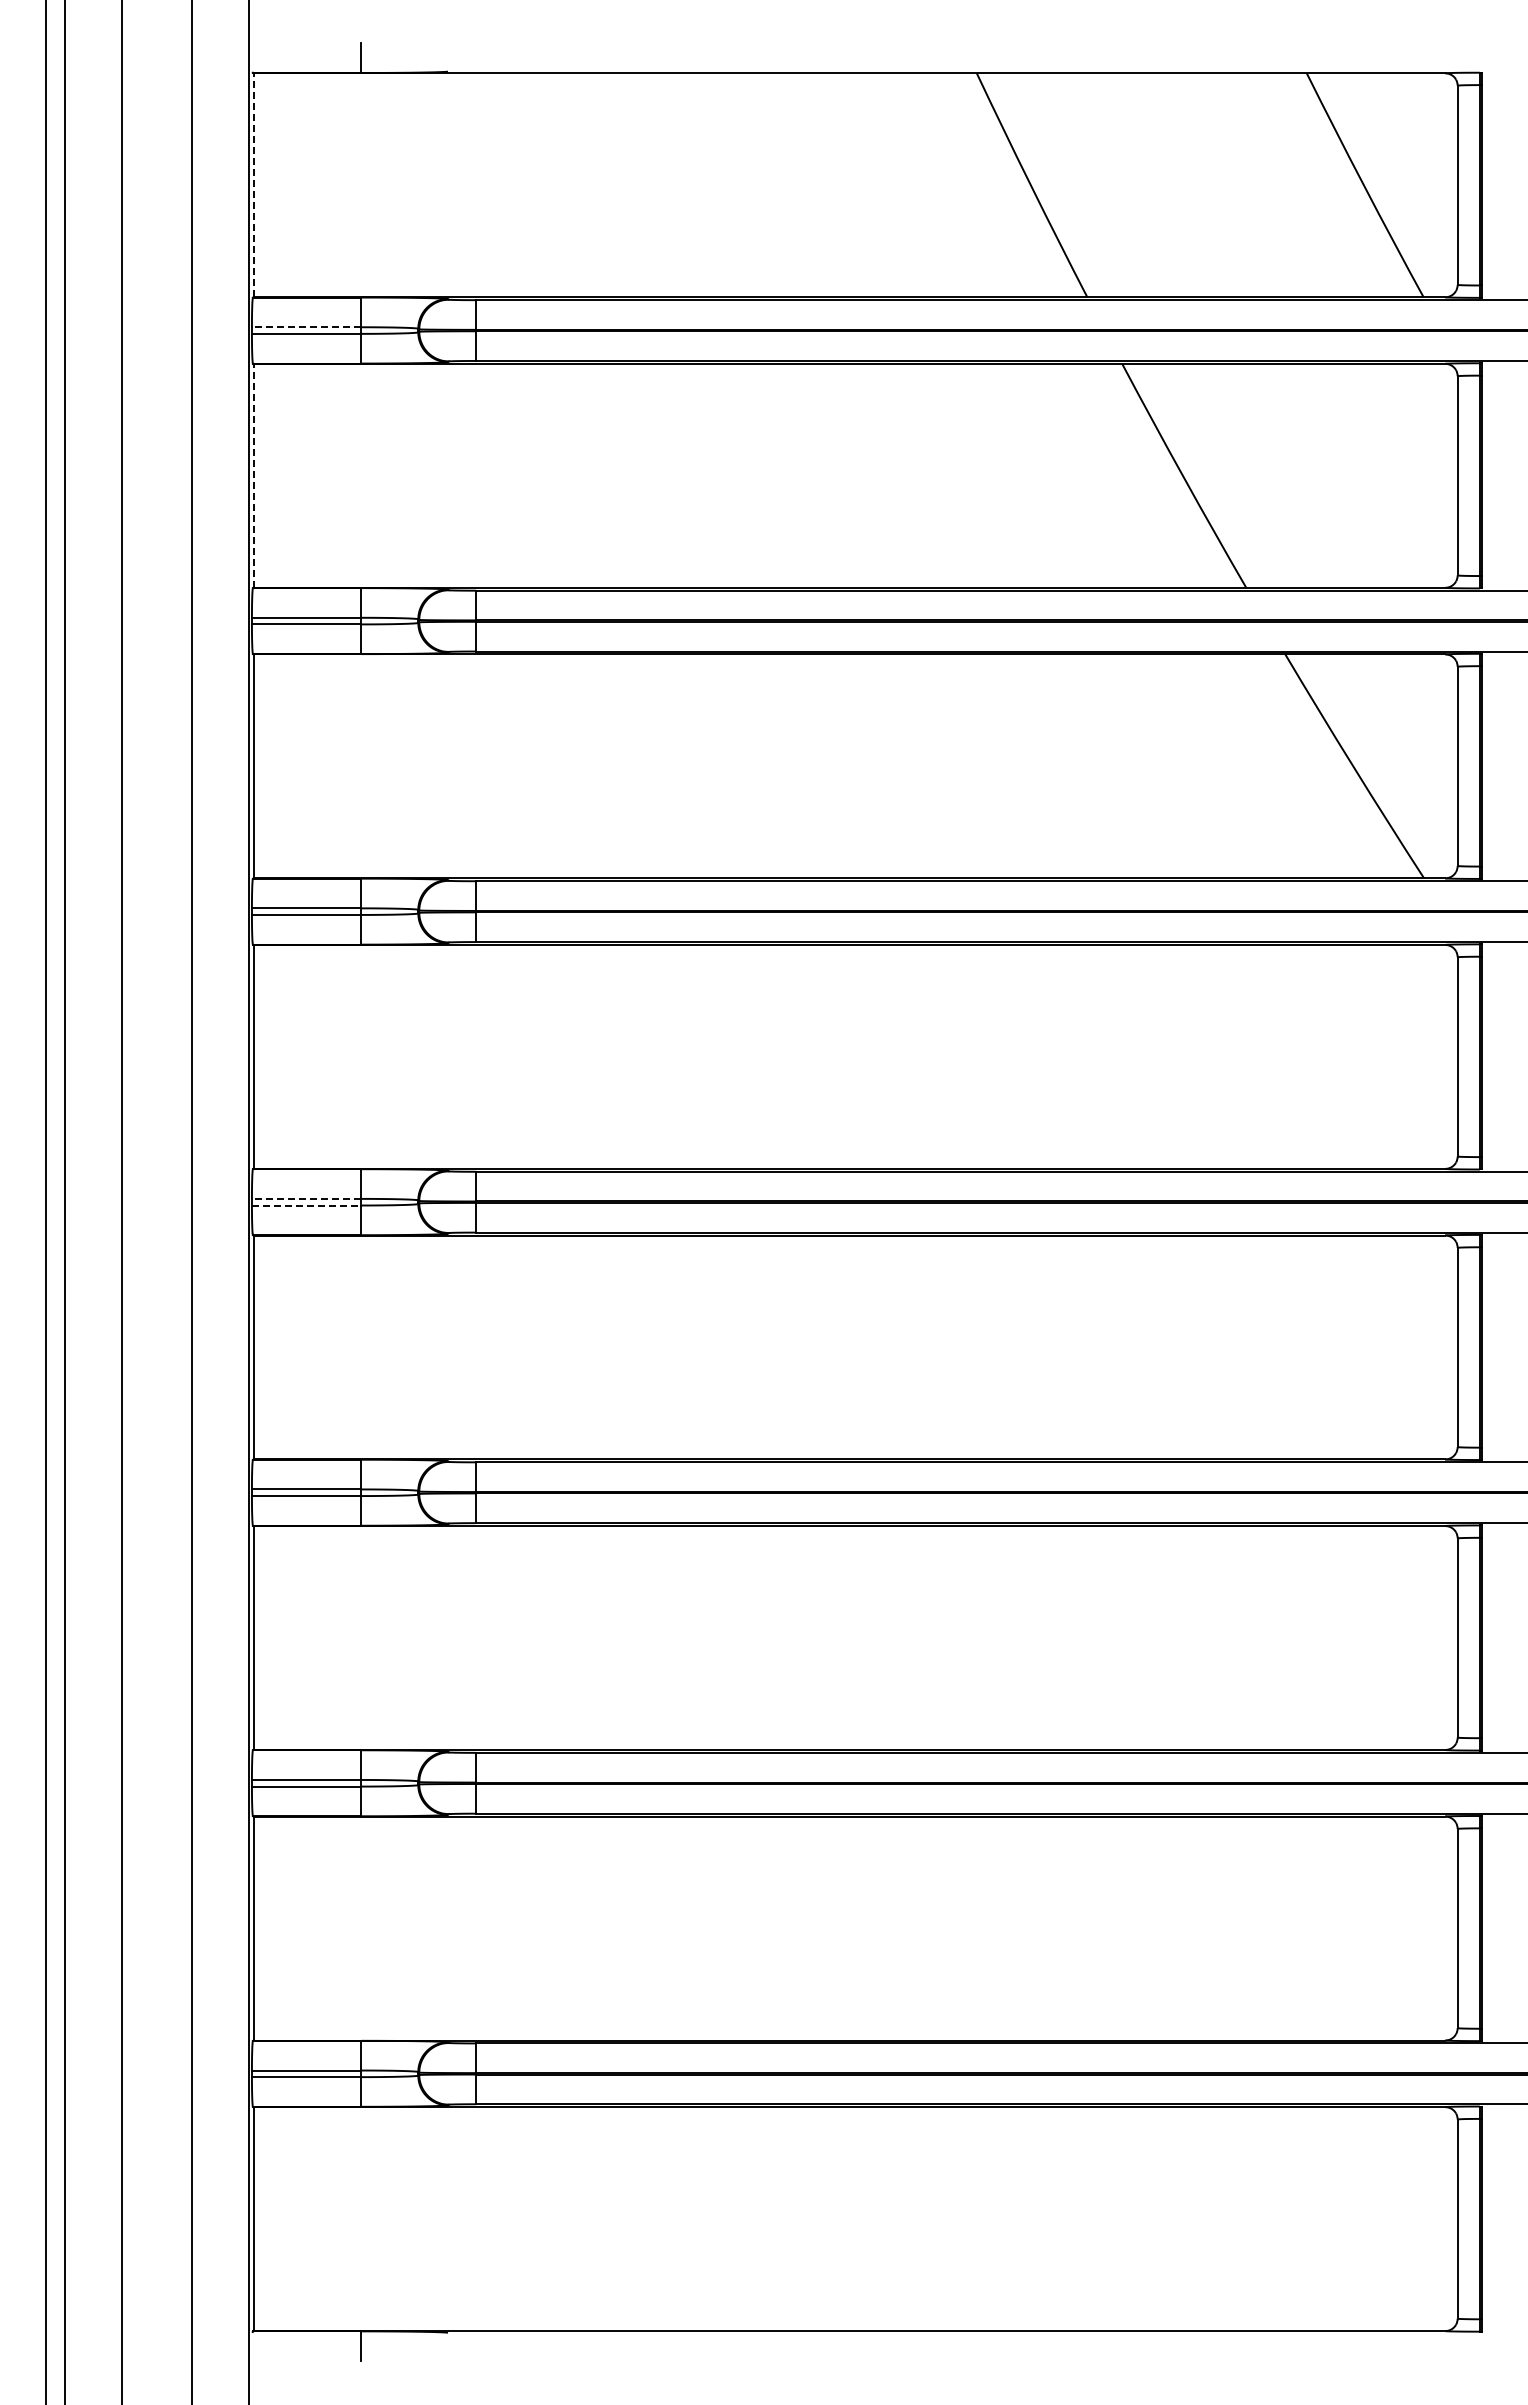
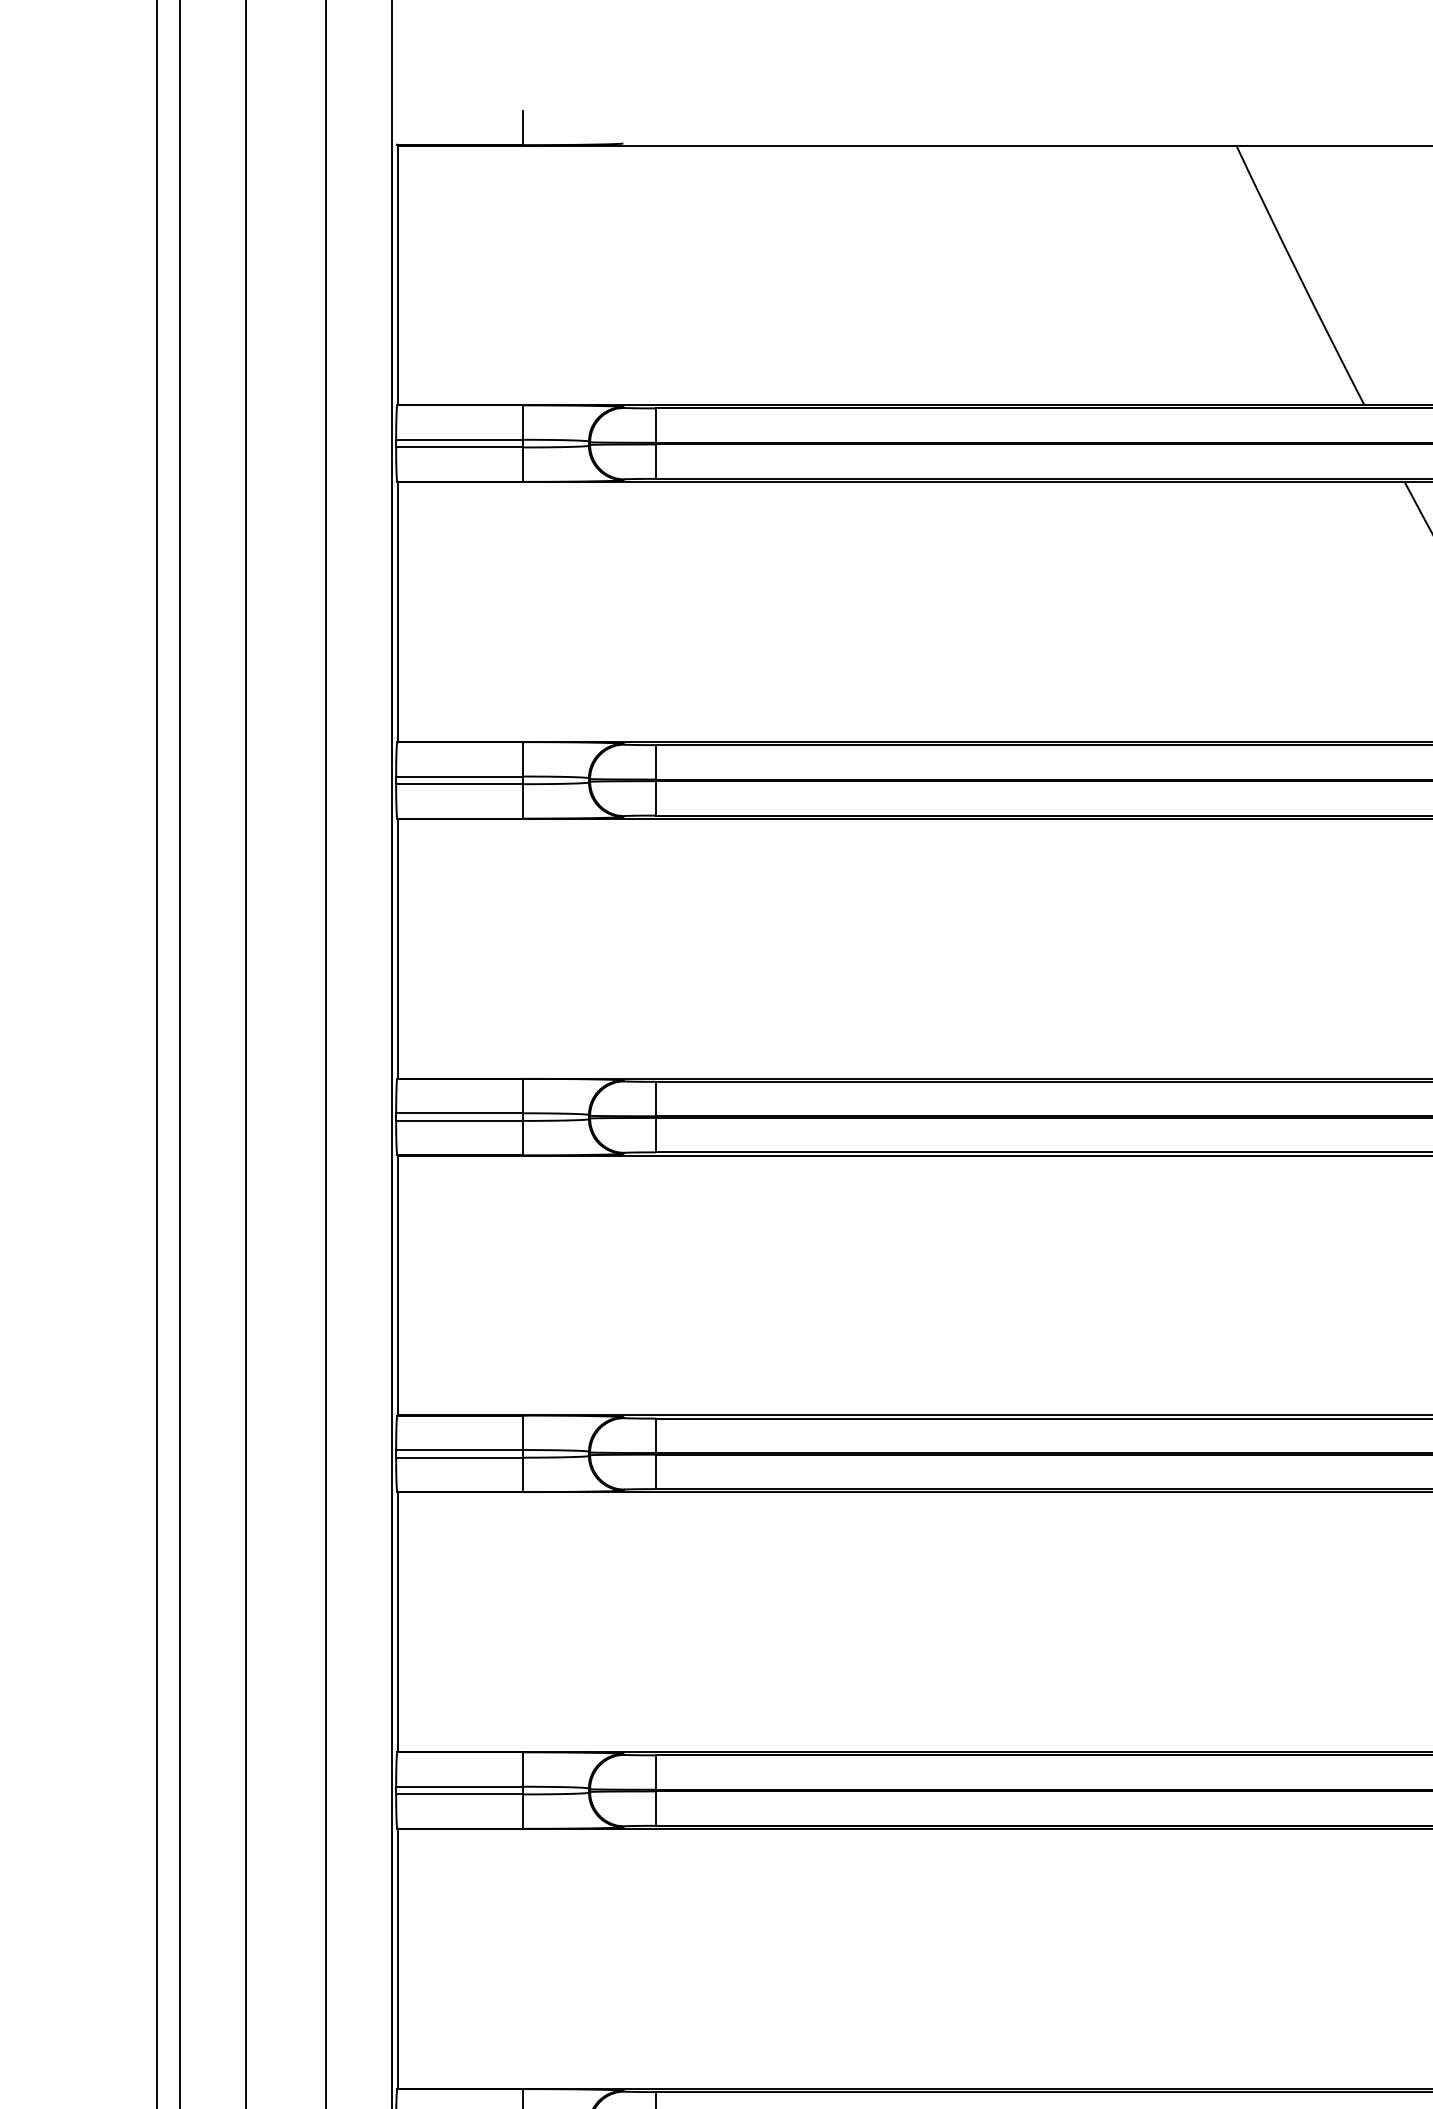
line: (253, 185) -> (397, 275), dashed -> solid
line: (306, 327) -> (459, 440), dashed -> solid
line: (253, 475) -> (397, 611), dashed -> solid
line: (306, 1198) -> (459, 1449), dashed -> solid
line: (306, 1205) -> (459, 1457), dashed -> solid

